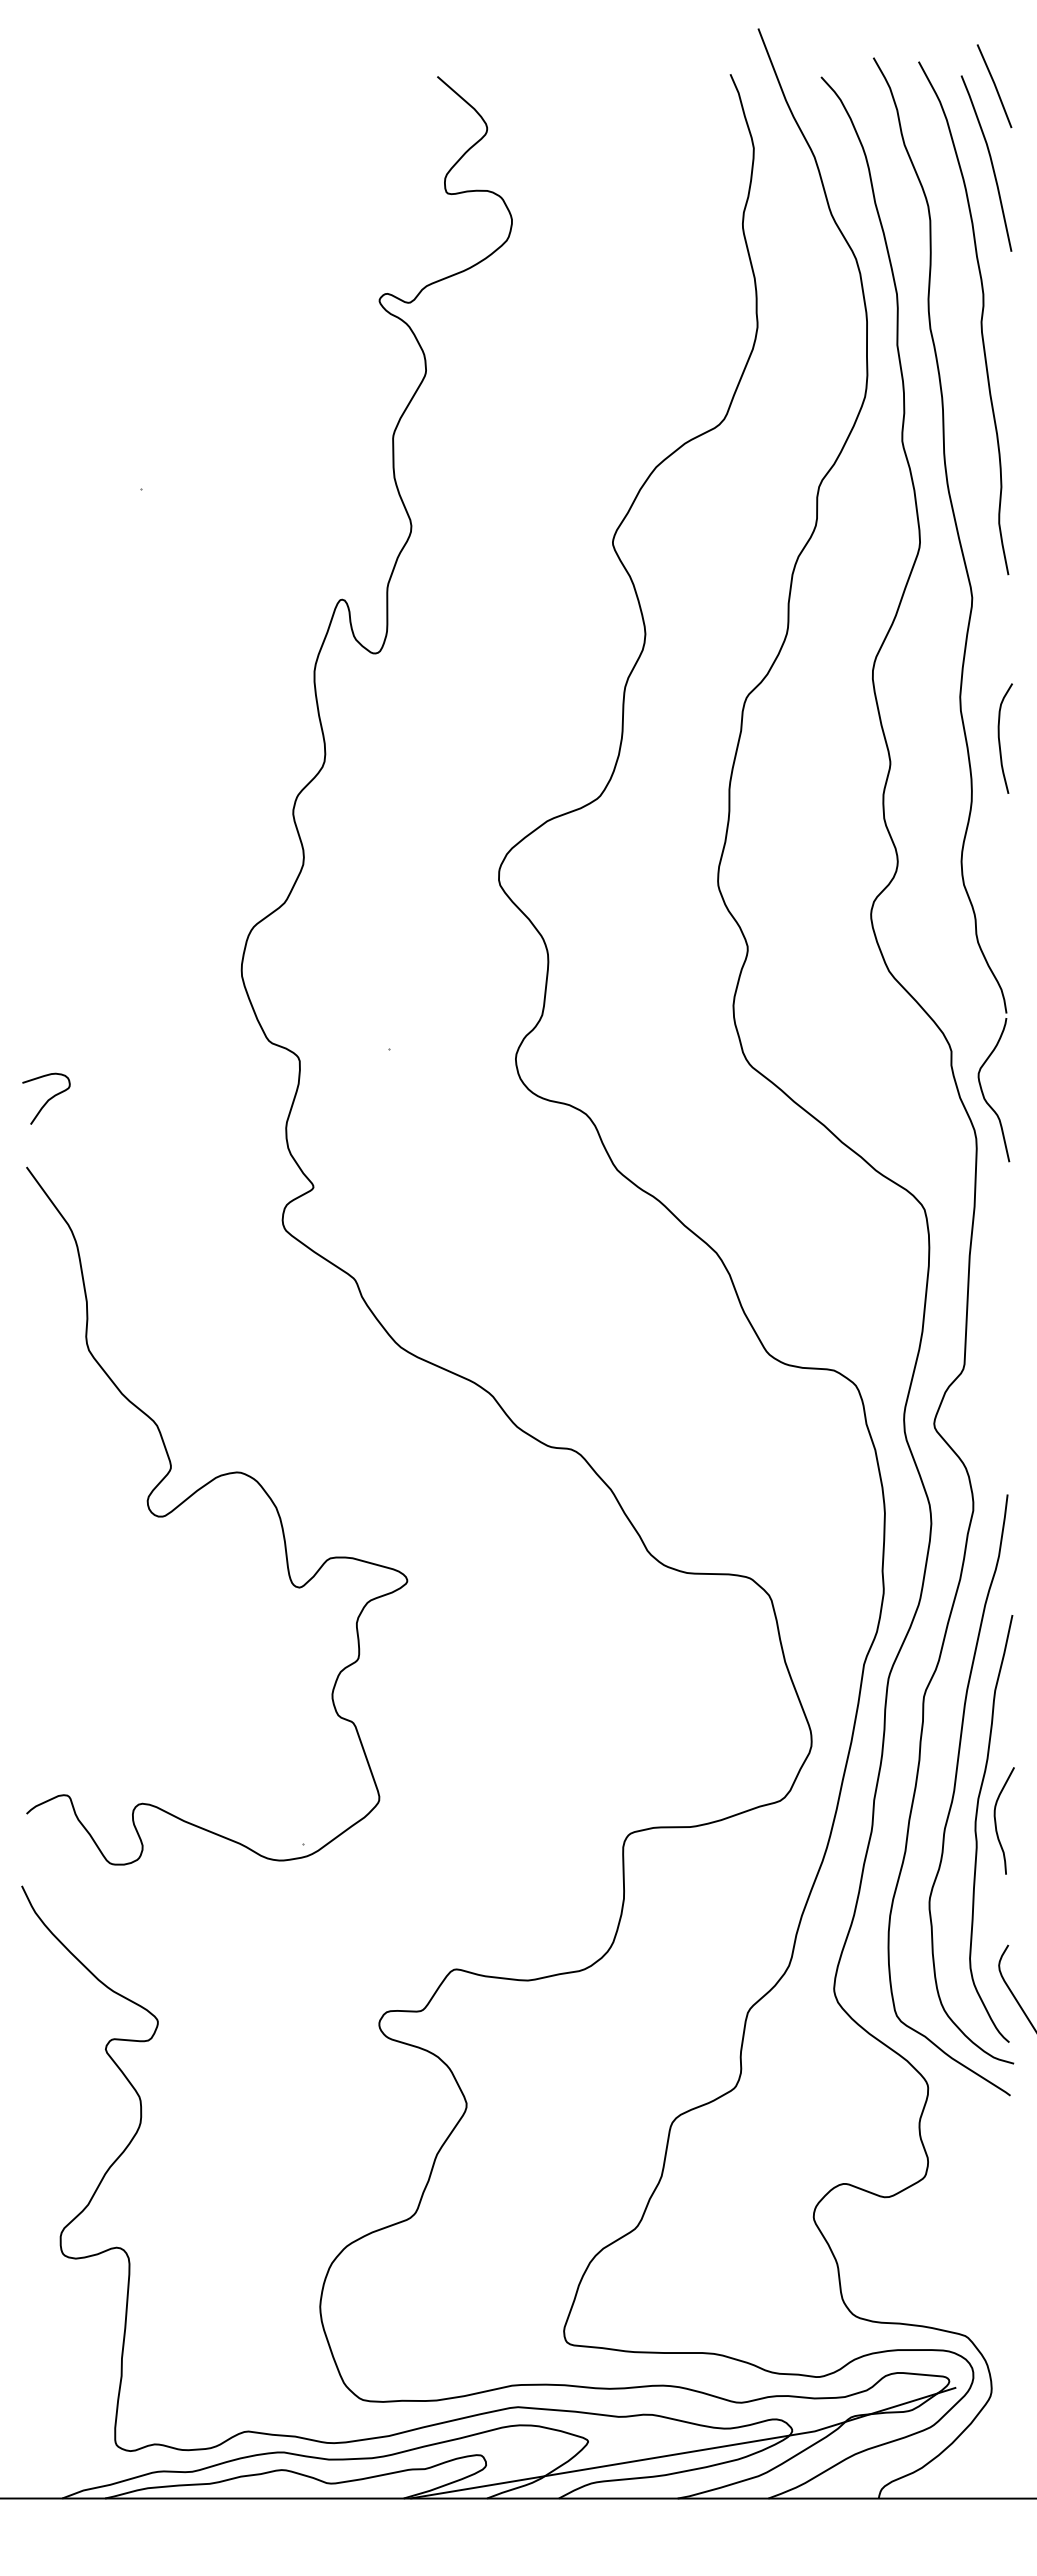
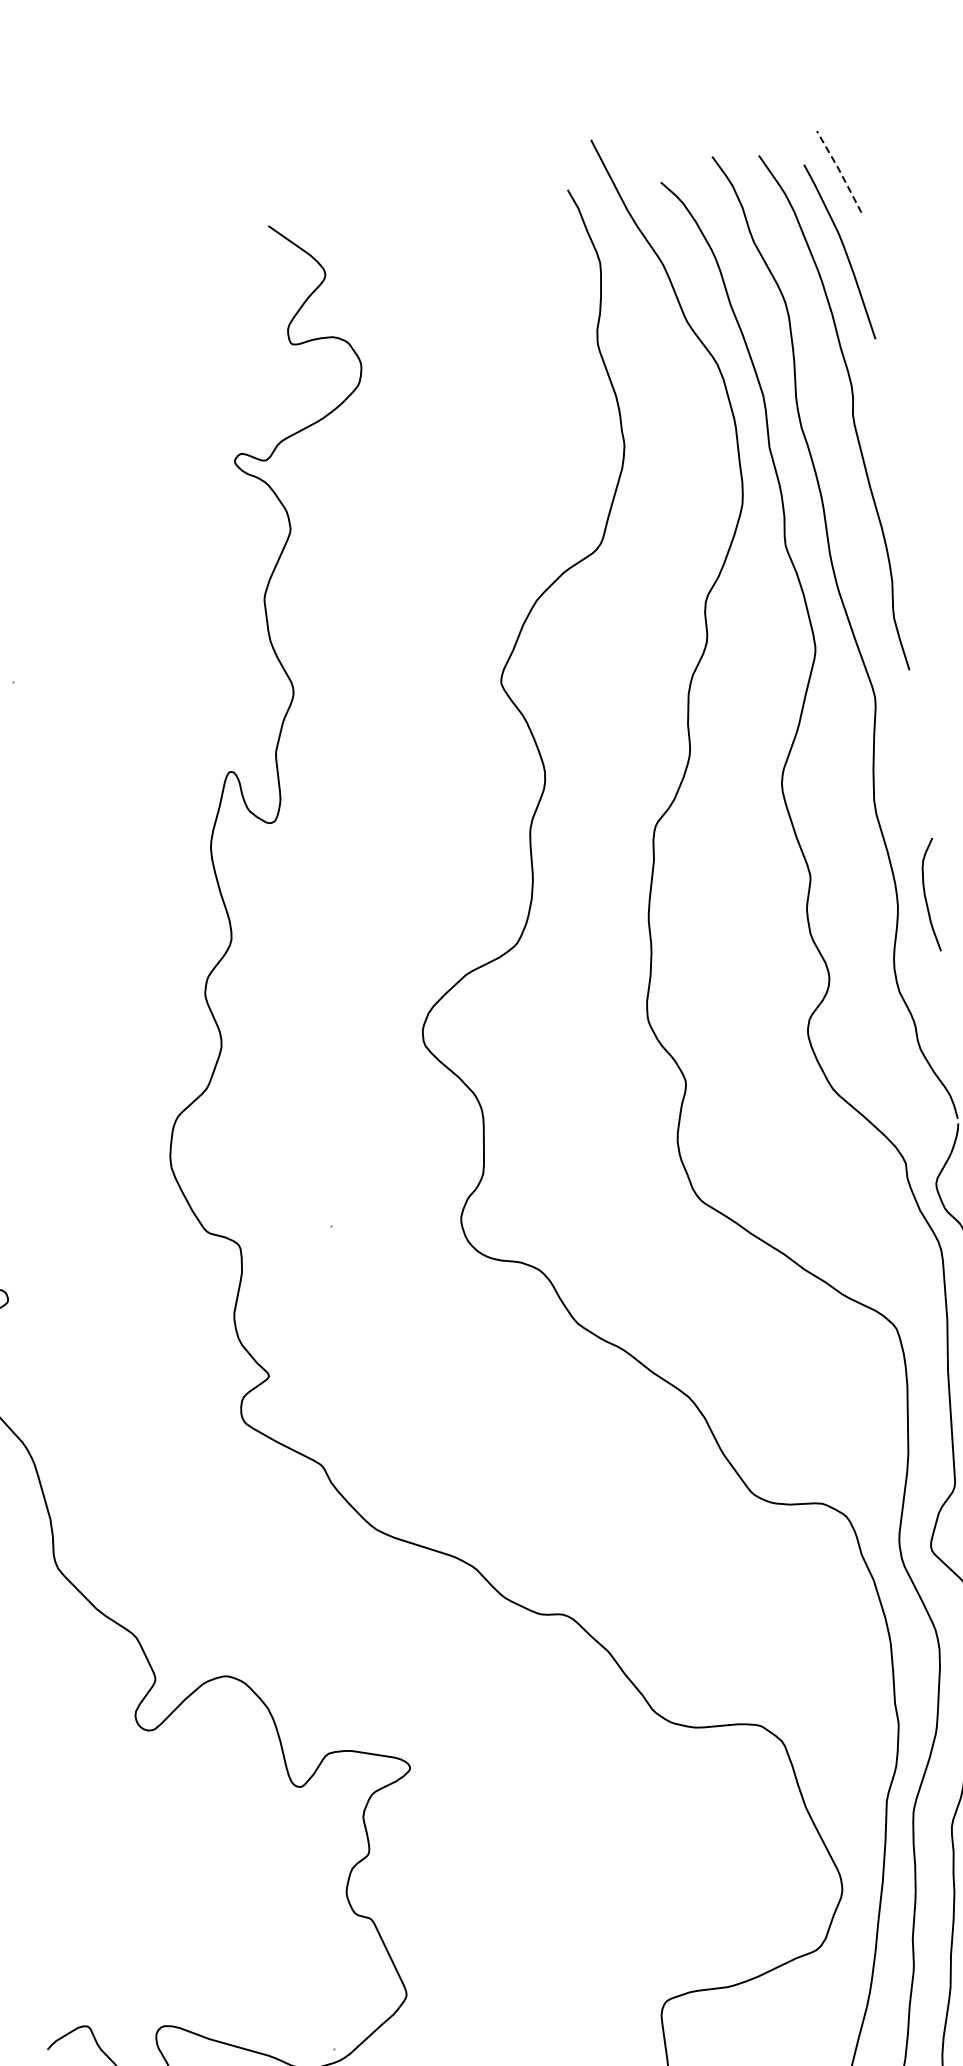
line: (995, 85) -> (840, 171), solid -> dashed
curve: (999, 738) -> (925, 895), moved

